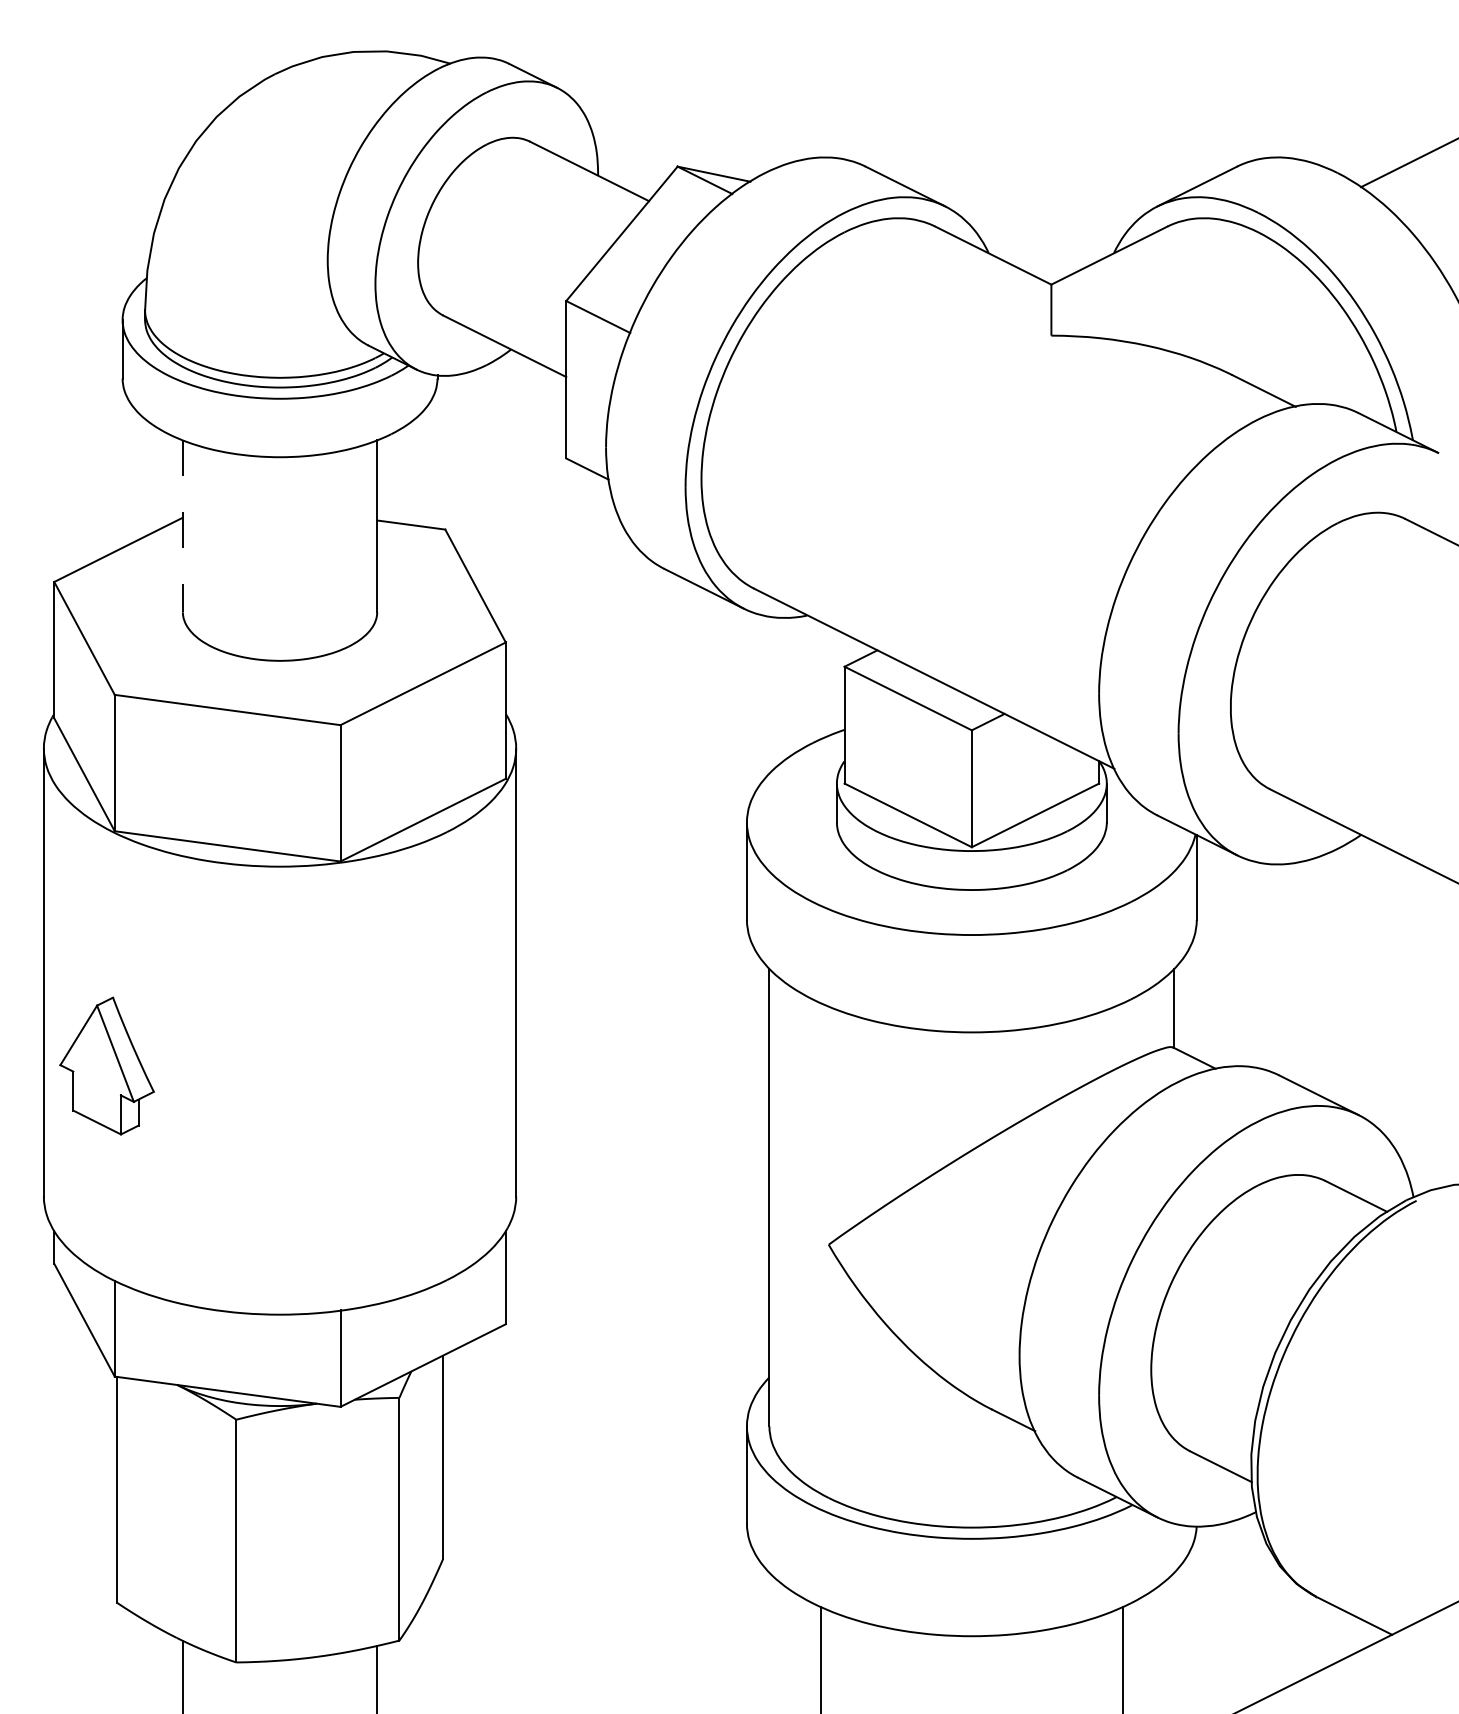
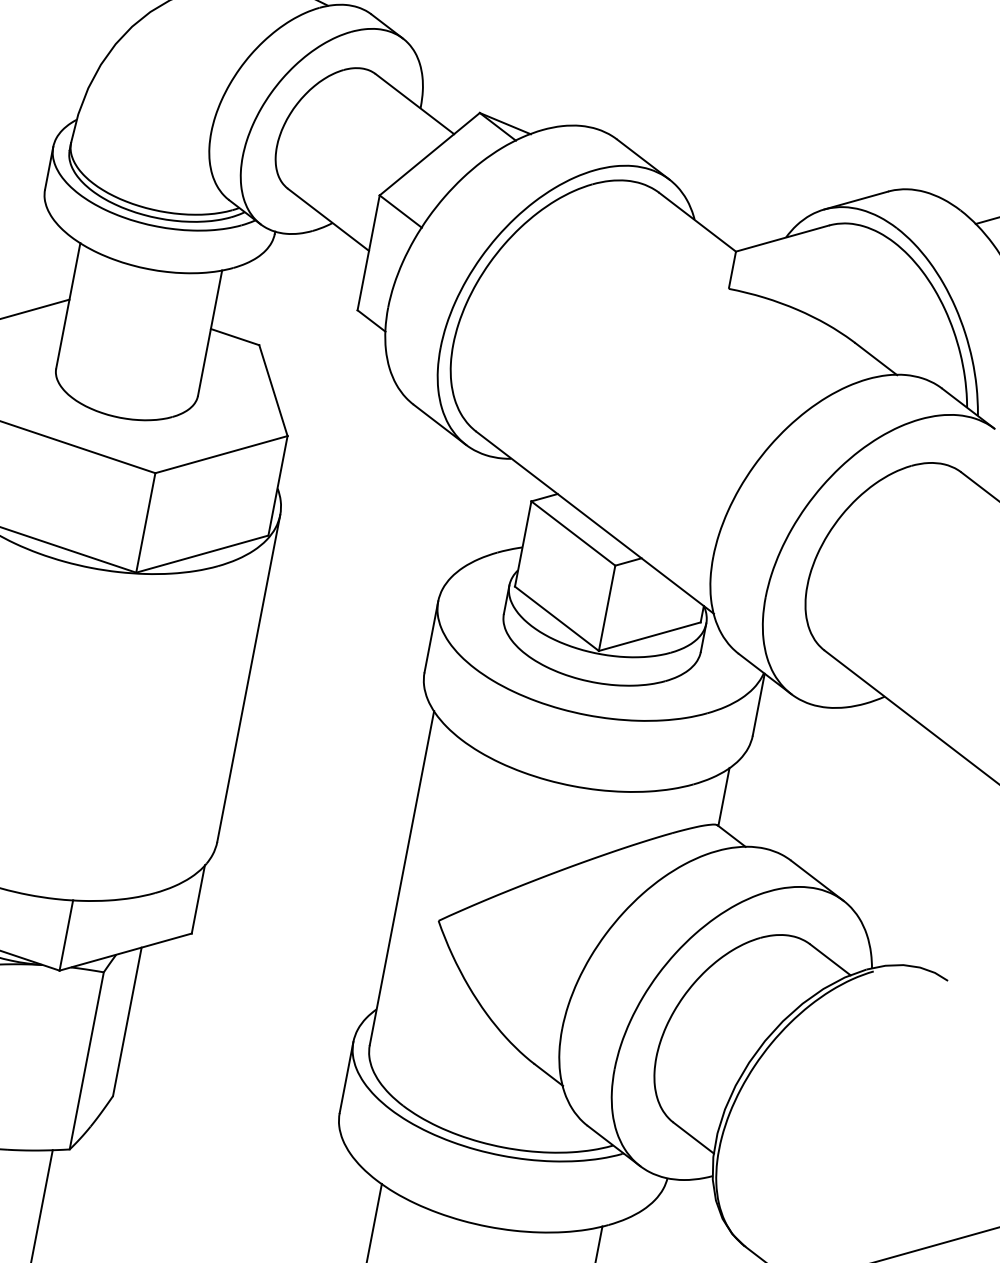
line: (182, 526) -> (67, 306), dashed -> solid

